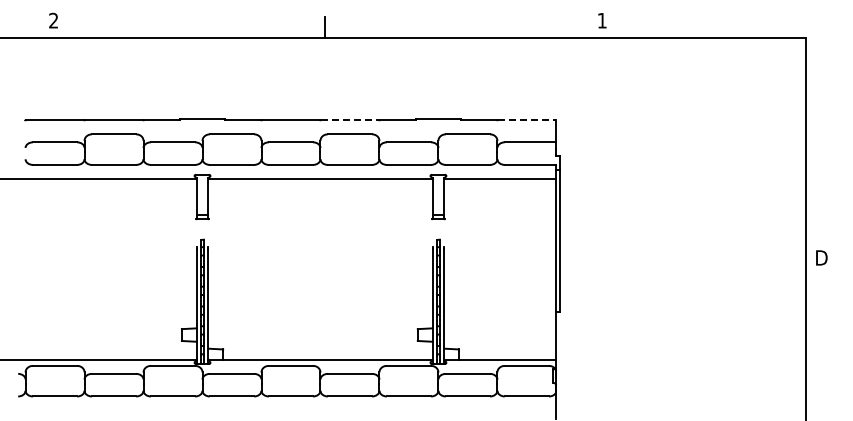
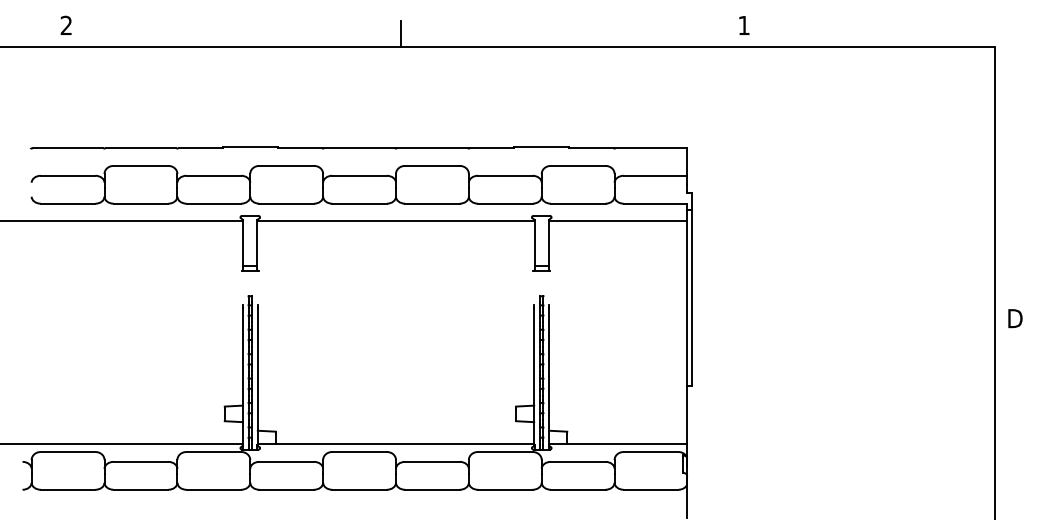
line: (349, 119) -> (431, 147), dashed -> solid
line: (527, 119) -> (651, 147), dashed -> solid

